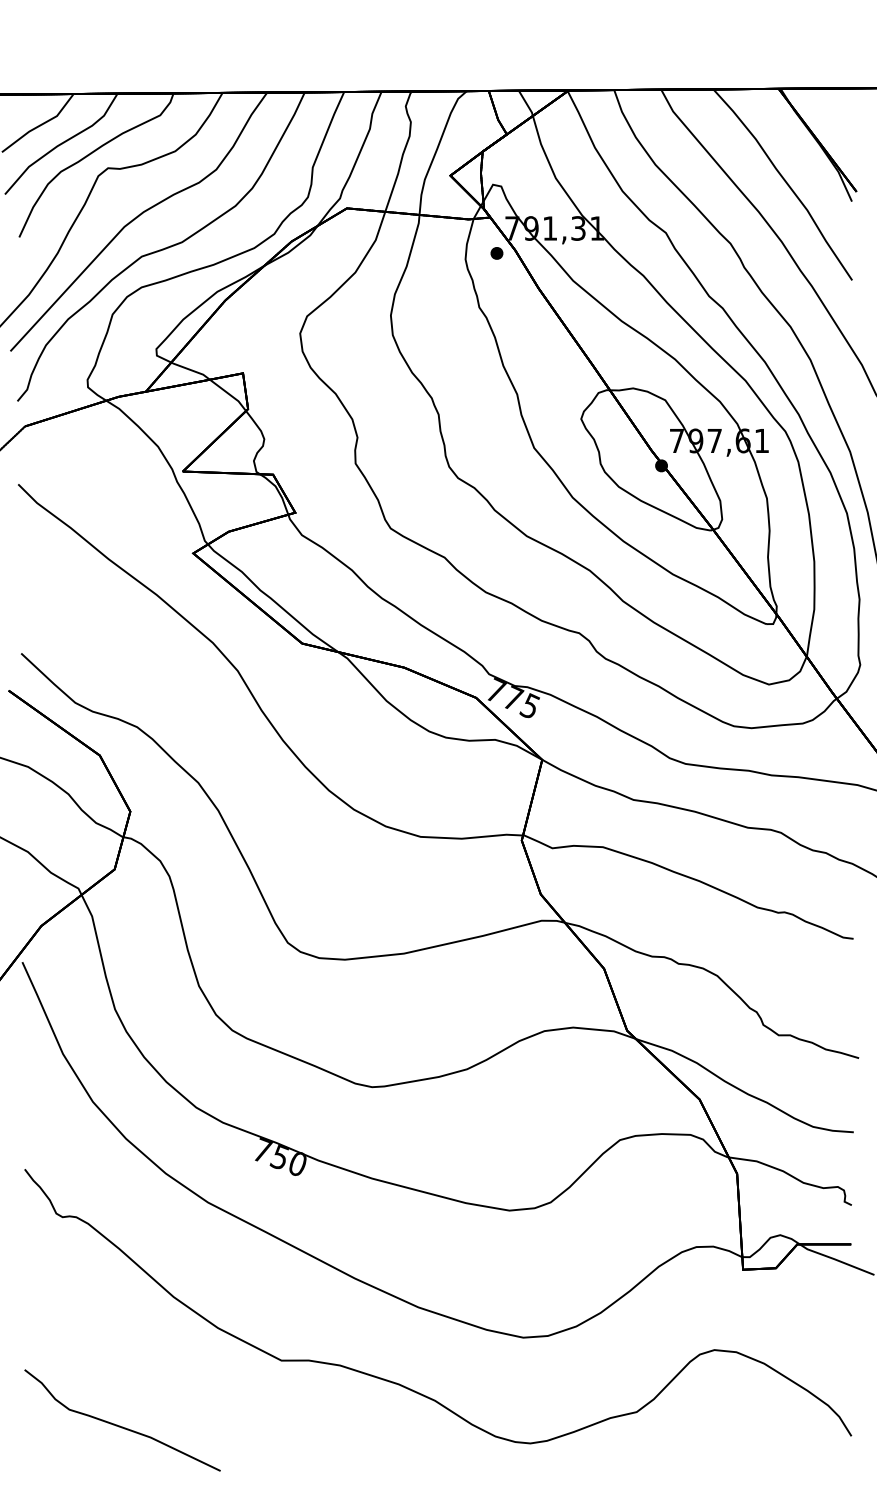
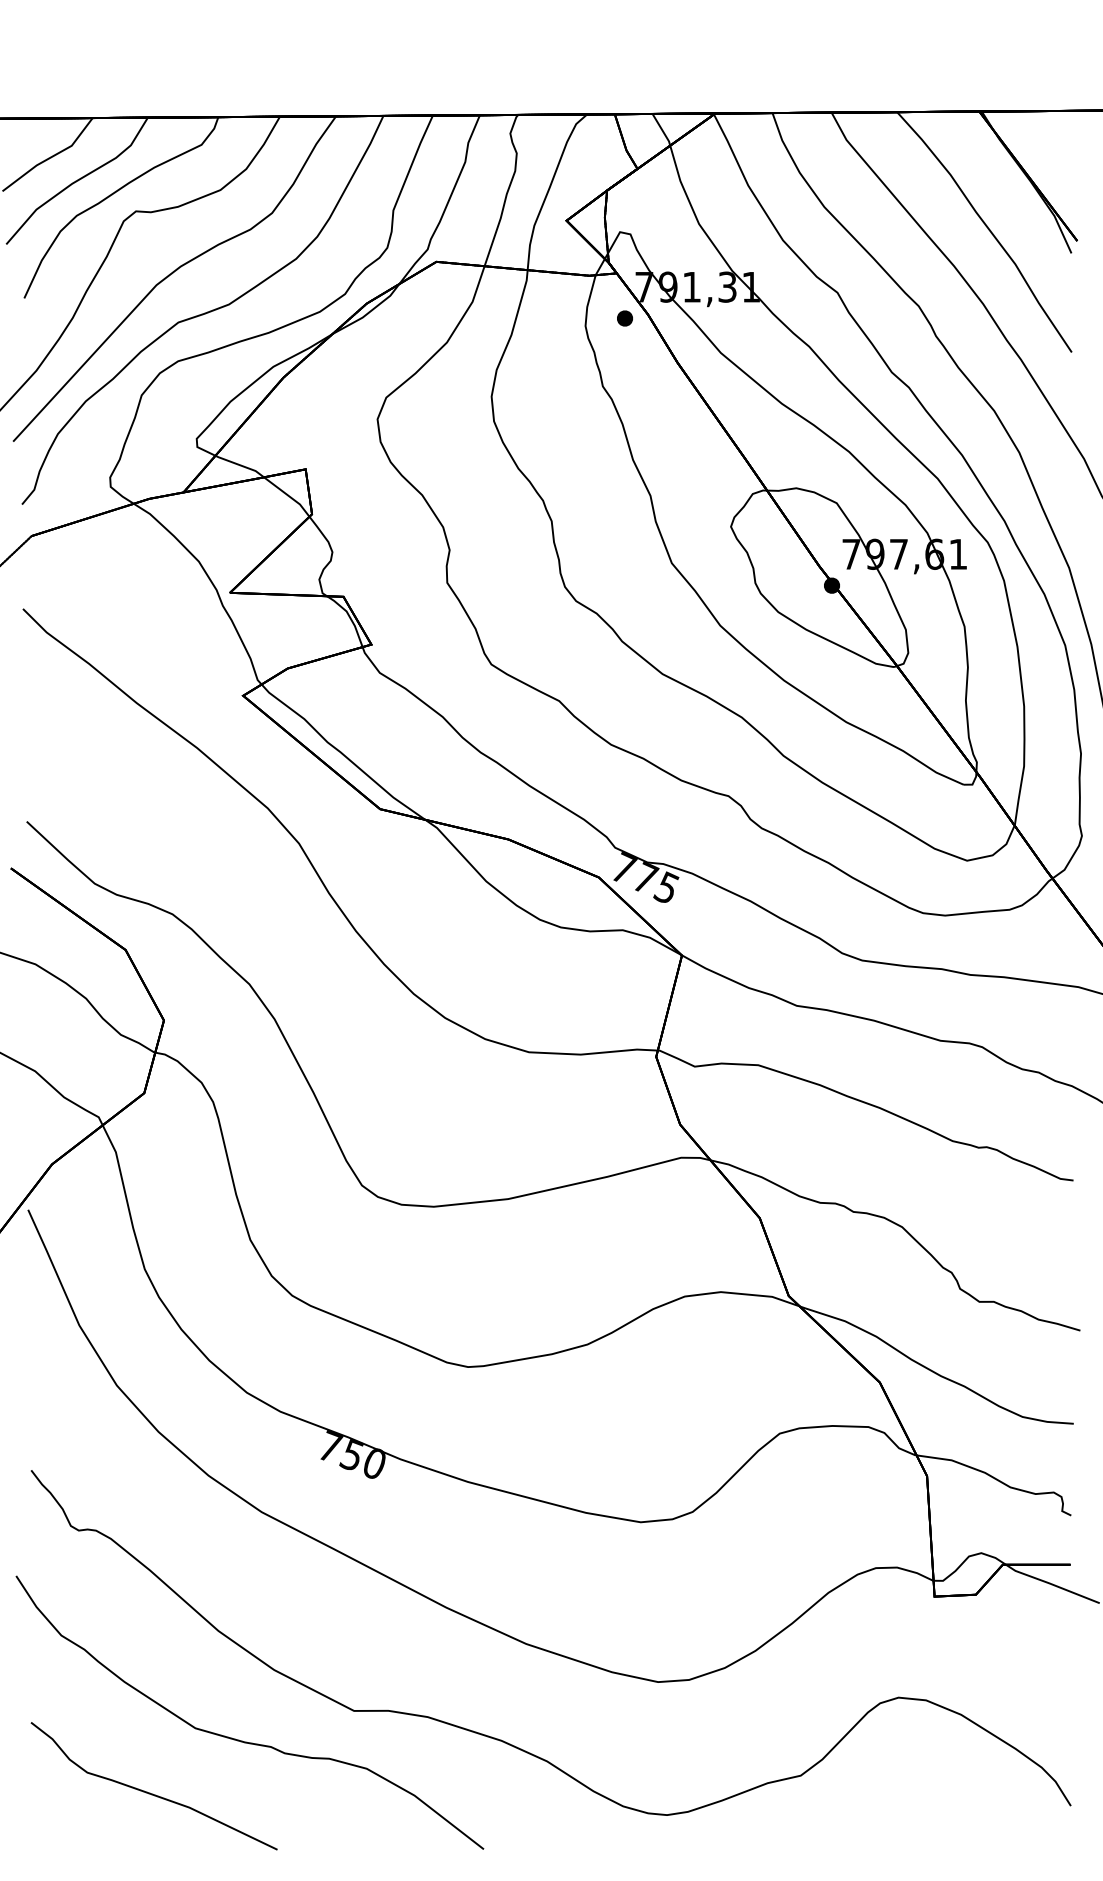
part: (191, 1383) -> (240, 1739), added

